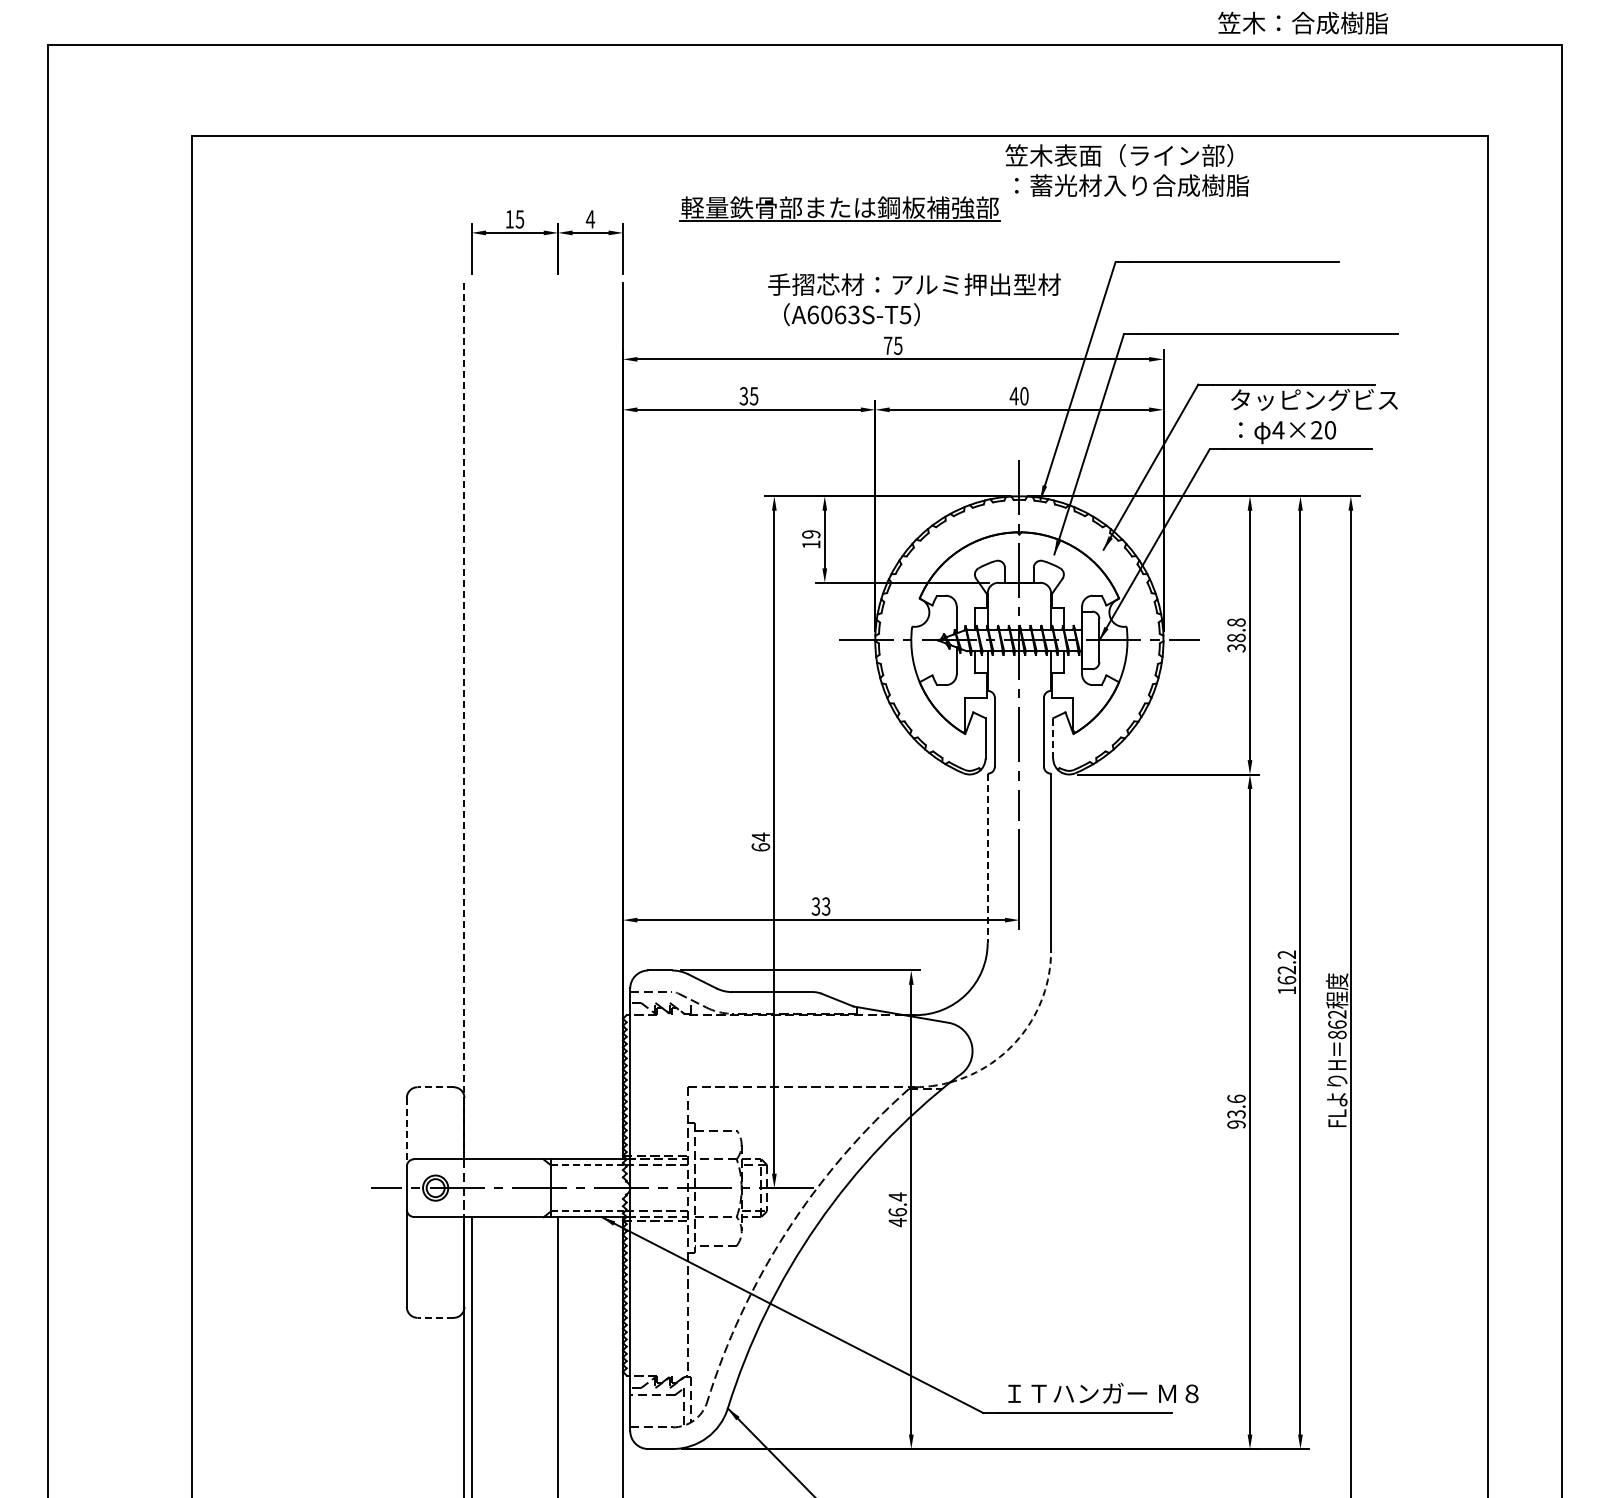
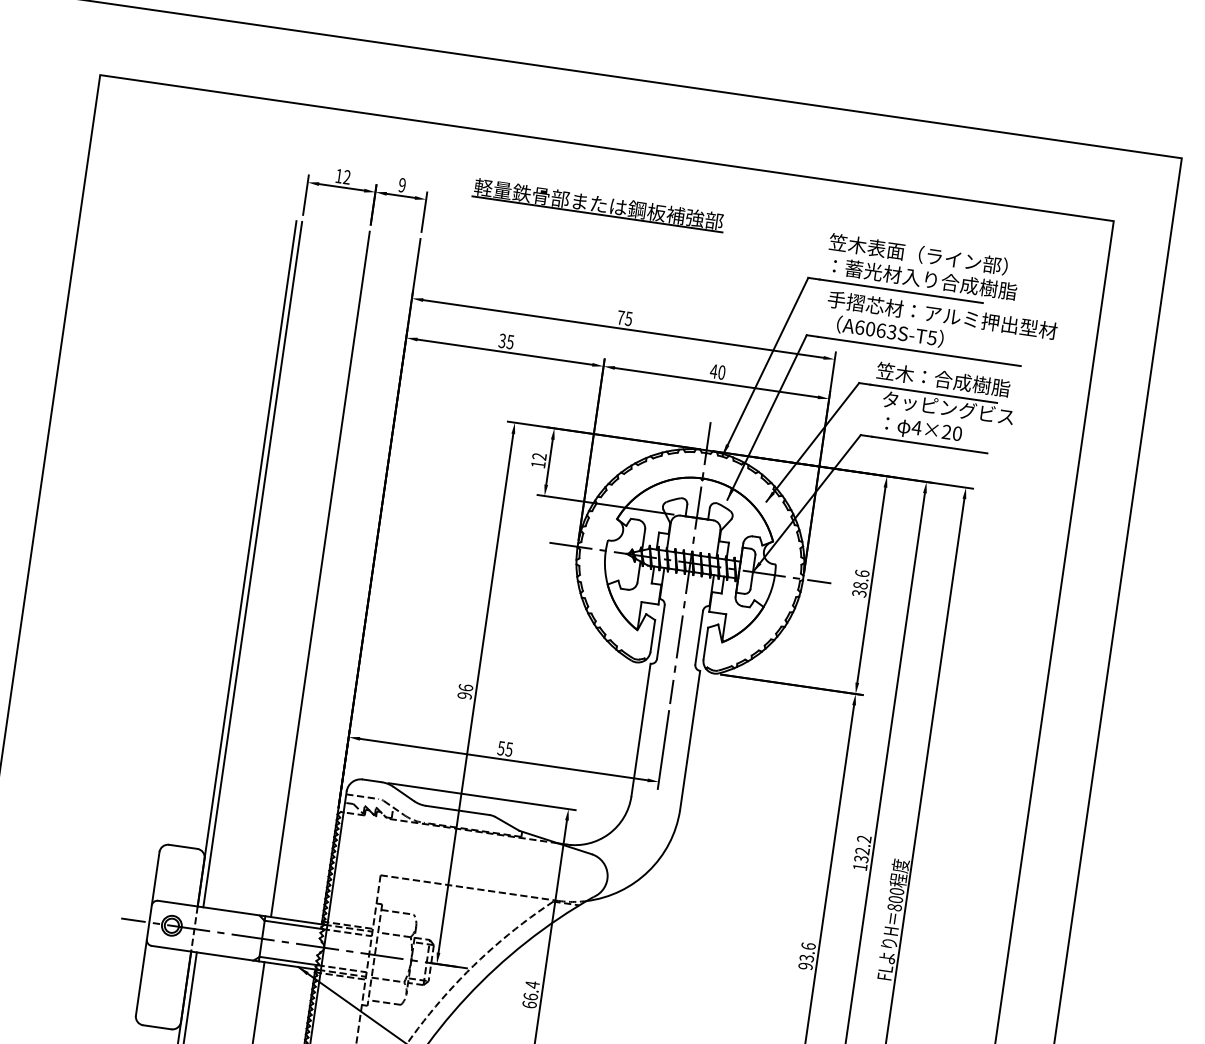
text: (1302, 22) -> (943, 379), moved
text: (1127, 170) -> (923, 266), moved
text: (519, 219) -> (346, 177), 15 -> 12
text: (590, 219) -> (402, 185), 4 -> 9
text: (914, 299) -> (940, 326), moved
text: (811, 534) -> (539, 456), 19 -> 12
text: (1236, 622) -> (862, 573), 38.8 -> 38.6
line: (464, 721) -> (247, 563), dashed -> solid
line: (471, 721) -> (252, 564), added
line: (558, 721) -> (320, 574), added
line: (1053, 737) -> (706, 642), dashed -> solid
text: (760, 841) -> (465, 691), 64 -> 96
line: (987, 858) -> (640, 730), dashed -> solid
text: (821, 906) -> (505, 748), 33 -> 55
text: (1286, 980) -> (861, 859), 162.2 -> 132.2
text: (1337, 1019) -> (896, 895), 862 -> 800
arc: (1022, 1033) -> (648, 870), dashed -> solid
line: (435, 1087) -> (183, 847), dashed -> solid
line: (406, 1131) -> (155, 878), dashed -> solid
line: (588, 1165) -> (294, 925), dashed -> solid
line: (588, 1211) -> (288, 961), dashed -> solid
text: (897, 1222) -> (529, 1004), 46.4 -> 66.4
line: (435, 1317) -> (157, 1027), dashed -> solid

